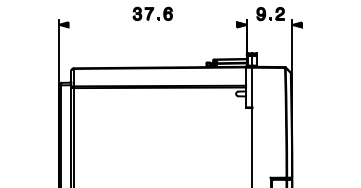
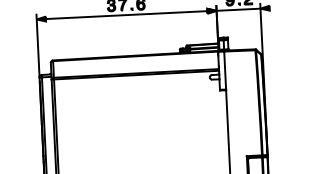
line: (152, 24) -> (126, 14), added
line: (269, 24) -> (238, 9), added

